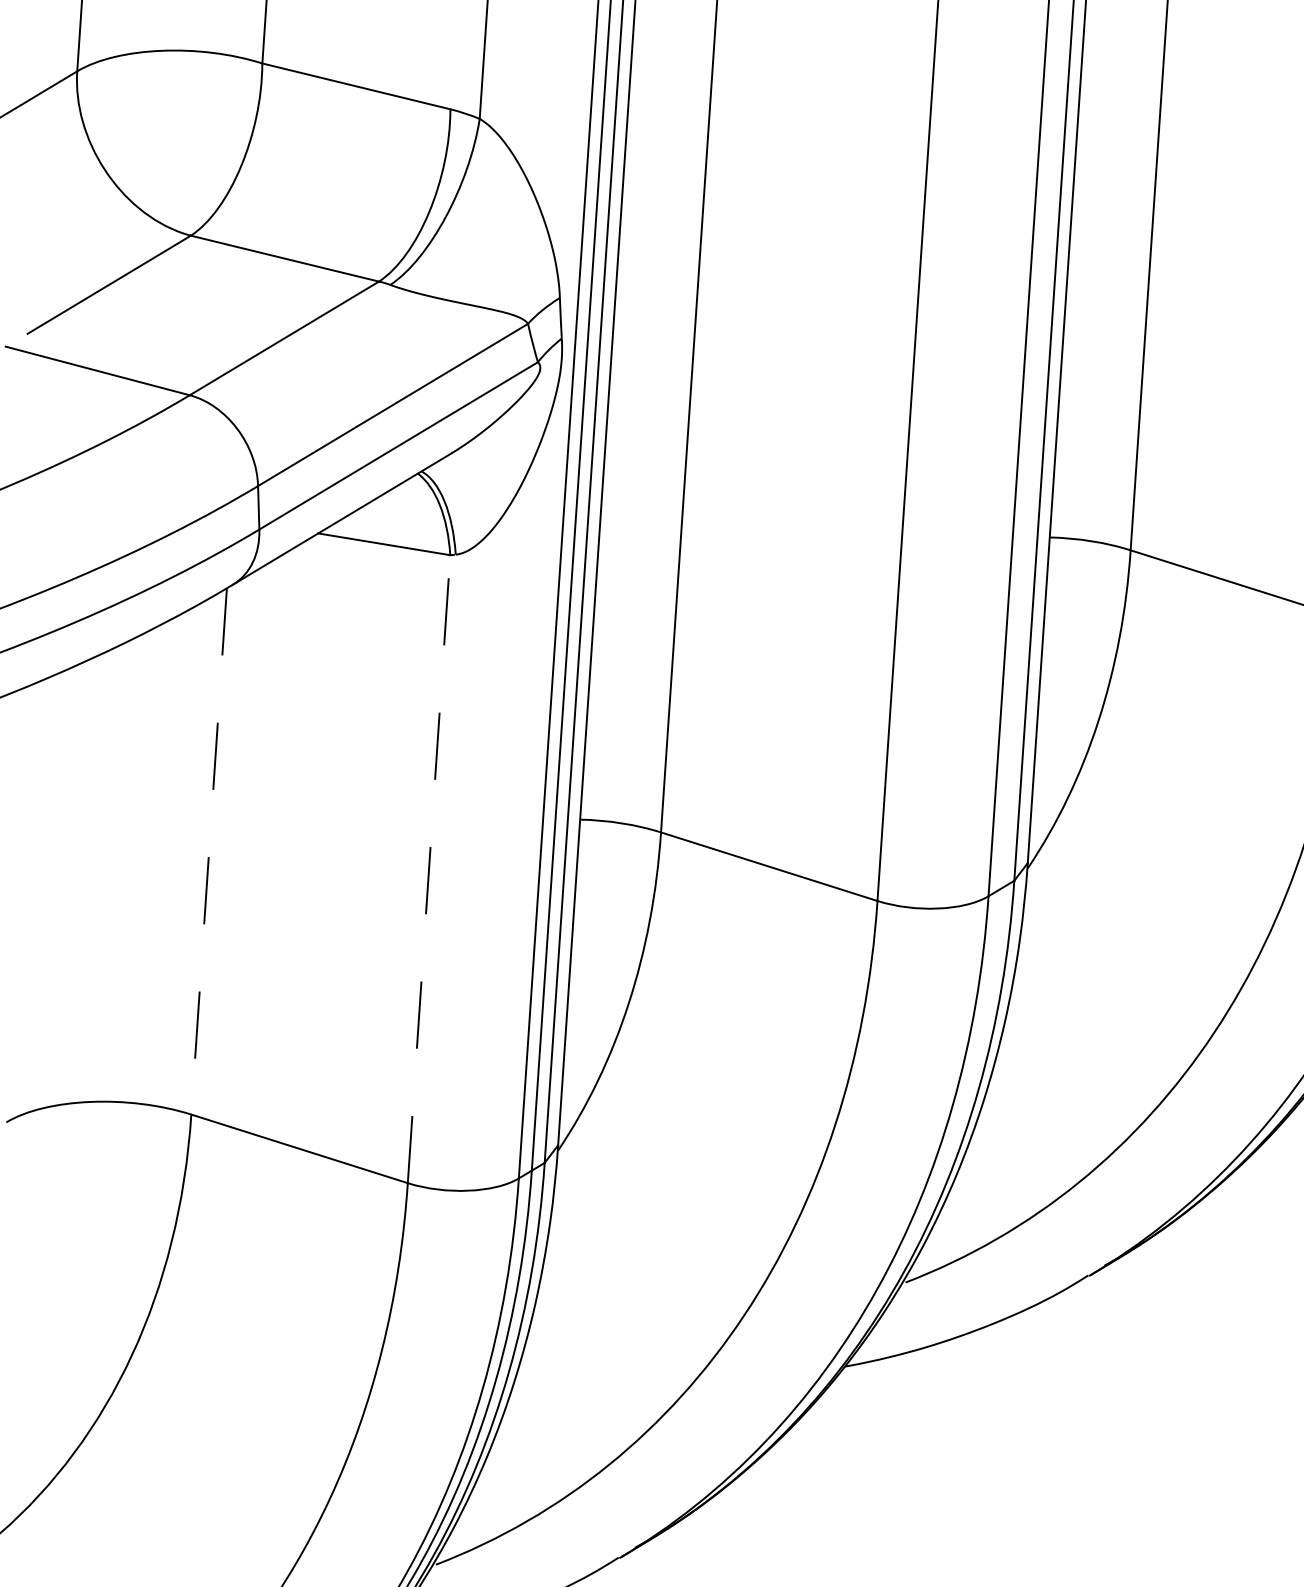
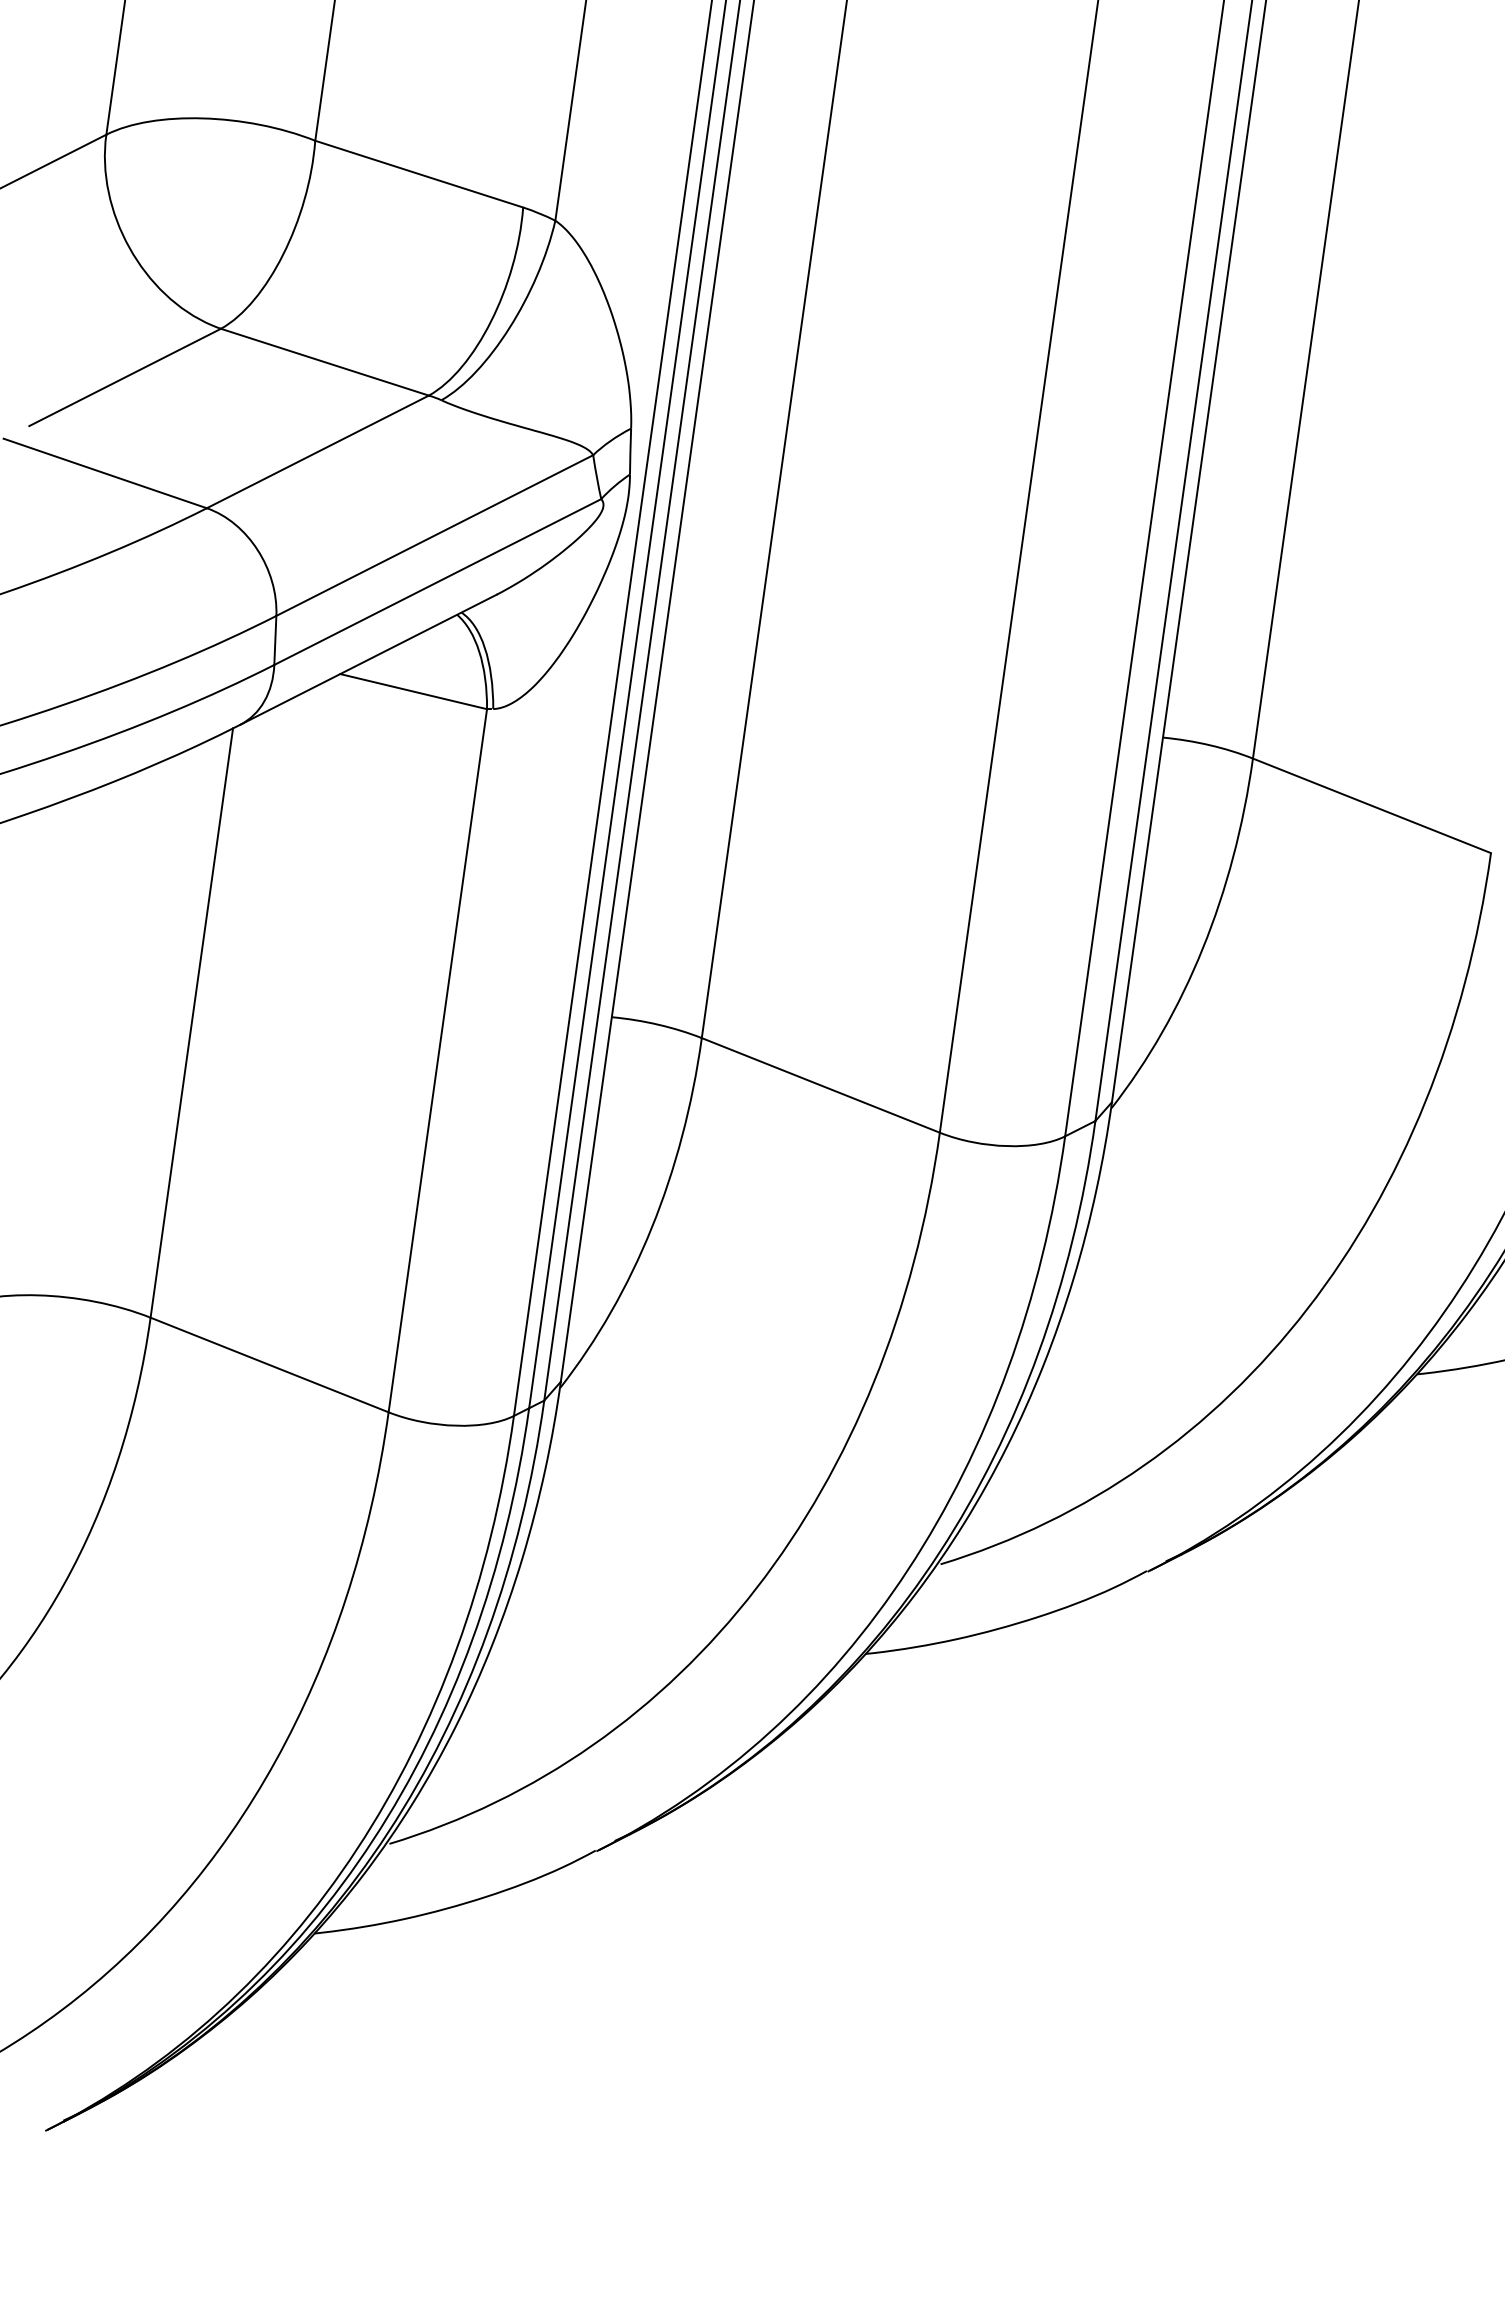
line: (208, 851) -> (191, 1023), dashed -> solid
line: (428, 868) -> (437, 1060), dashed -> solid

